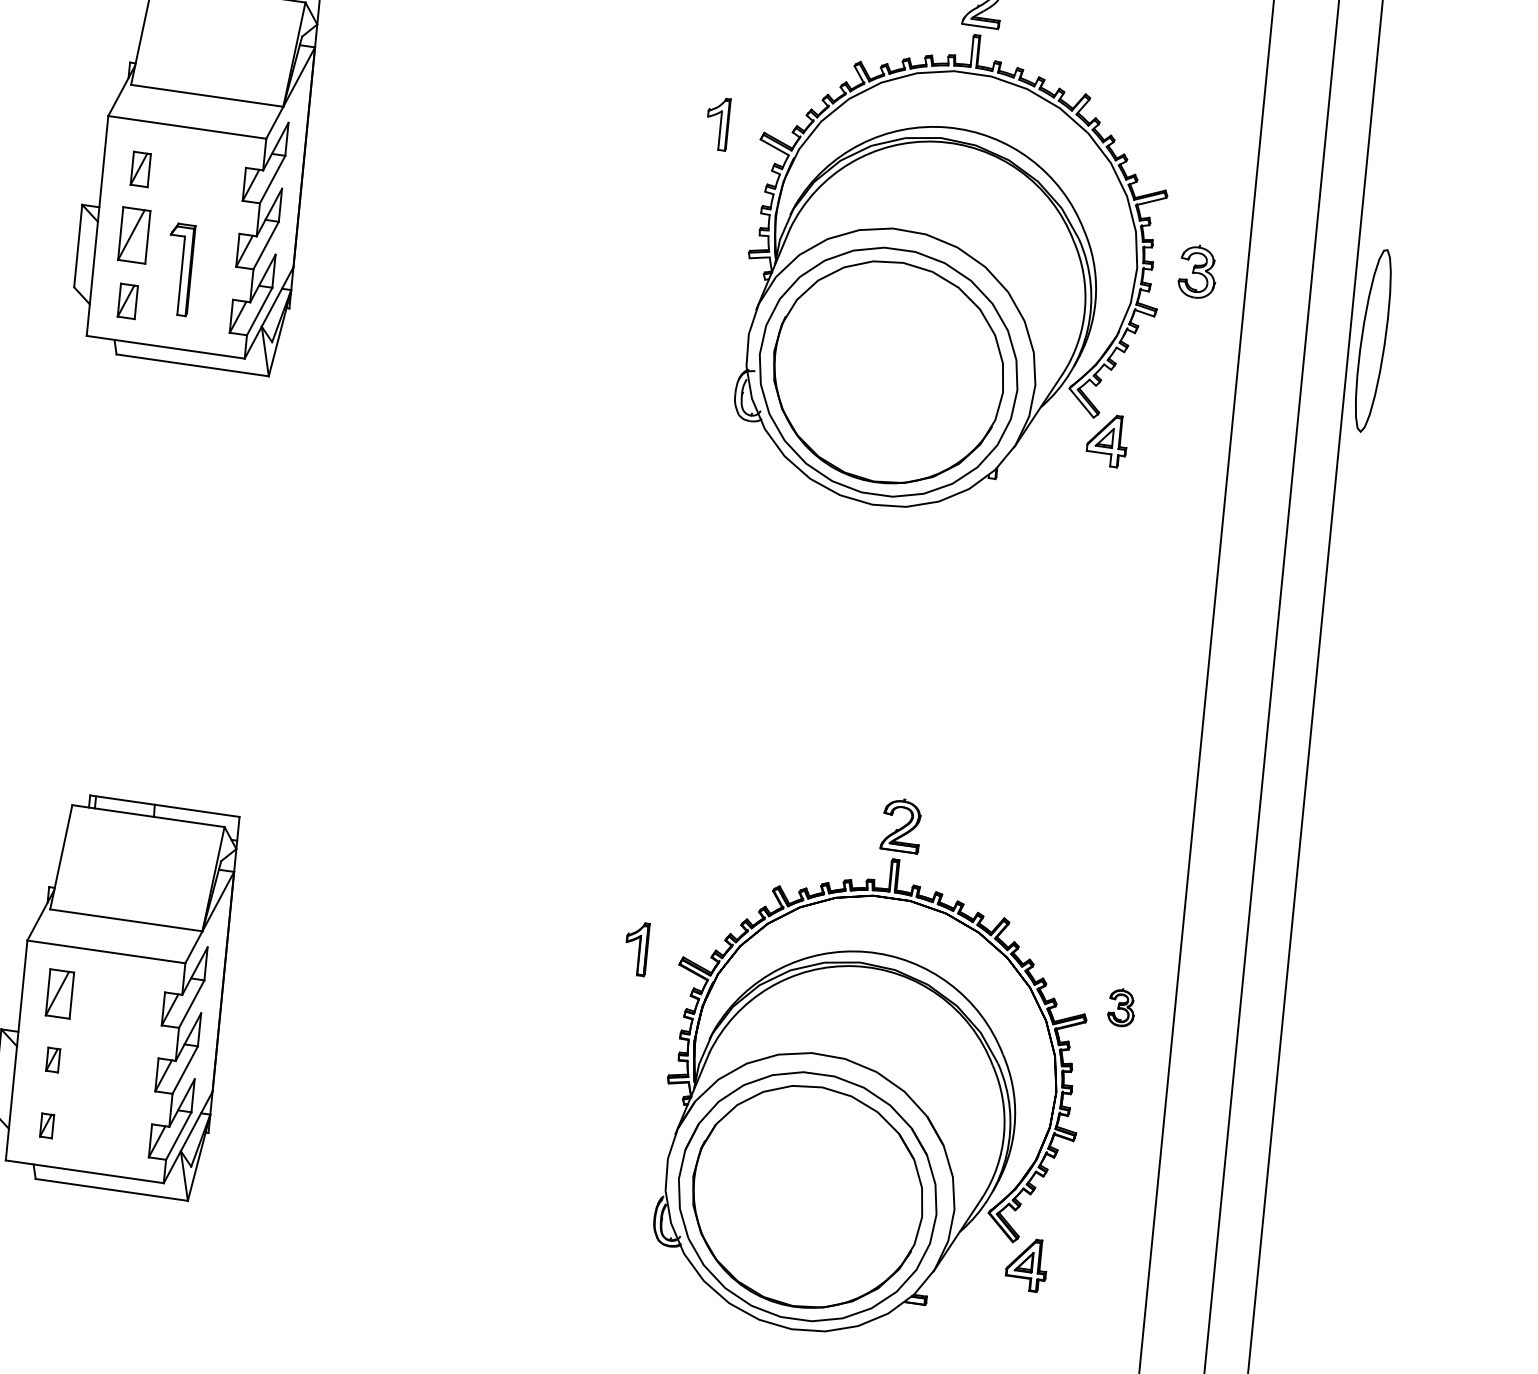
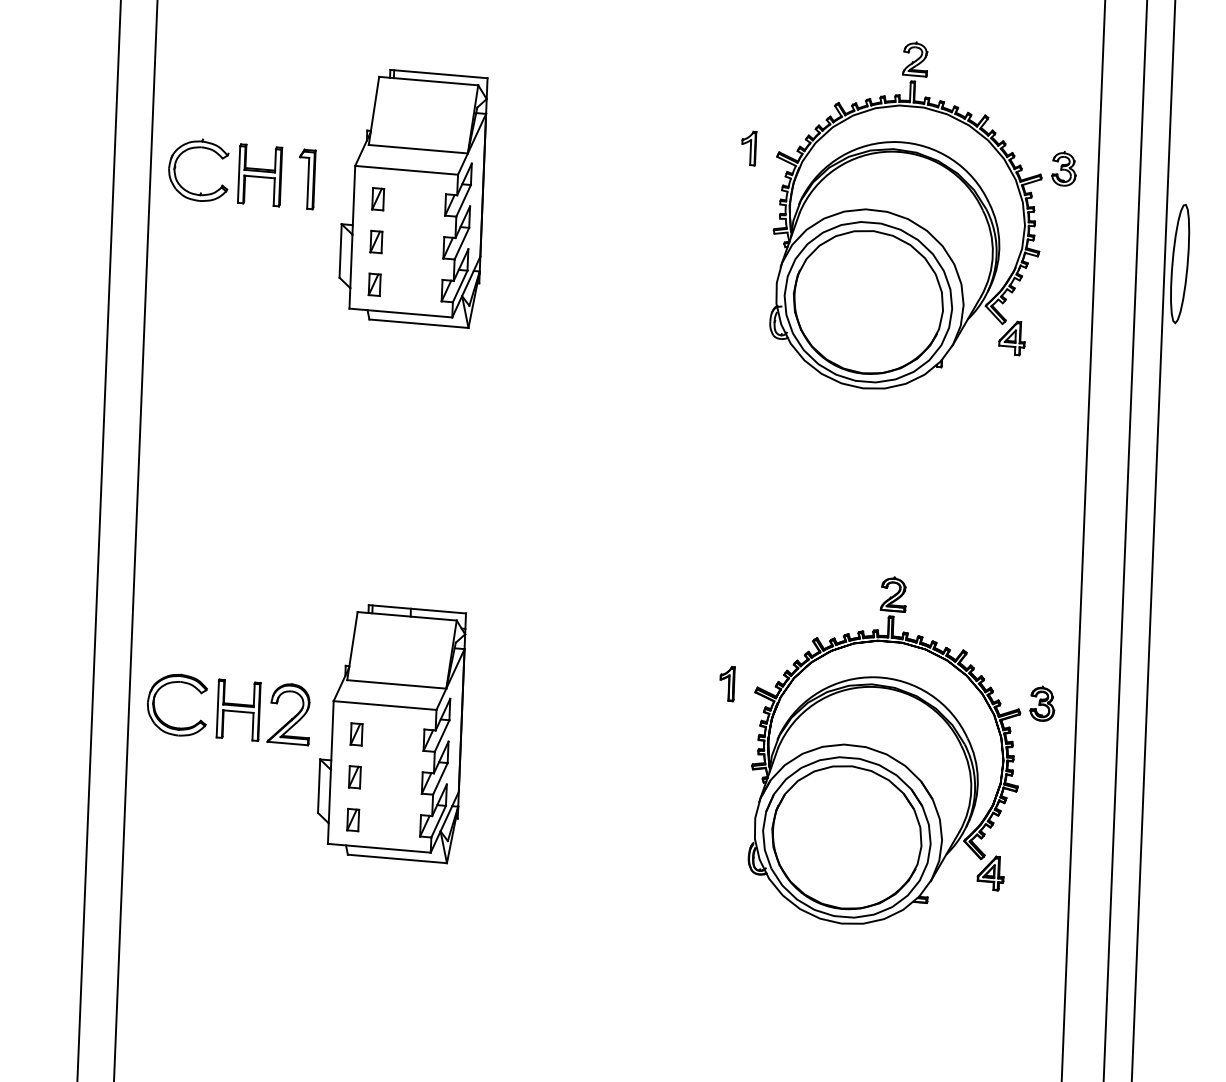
part: (134, 234) -> (376, 241), size x0.62
part: (180, 269) -> (307, 179), moved
part: (1196, 271) -> (1063, 168), moved
part: (59, 994) -> (356, 734), size x0.71
part: (1121, 1007) -> (1042, 703), size x1.43
part: (52, 1060) -> (354, 777), size x1.43
part: (47, 1125) -> (353, 819), size x1.43

